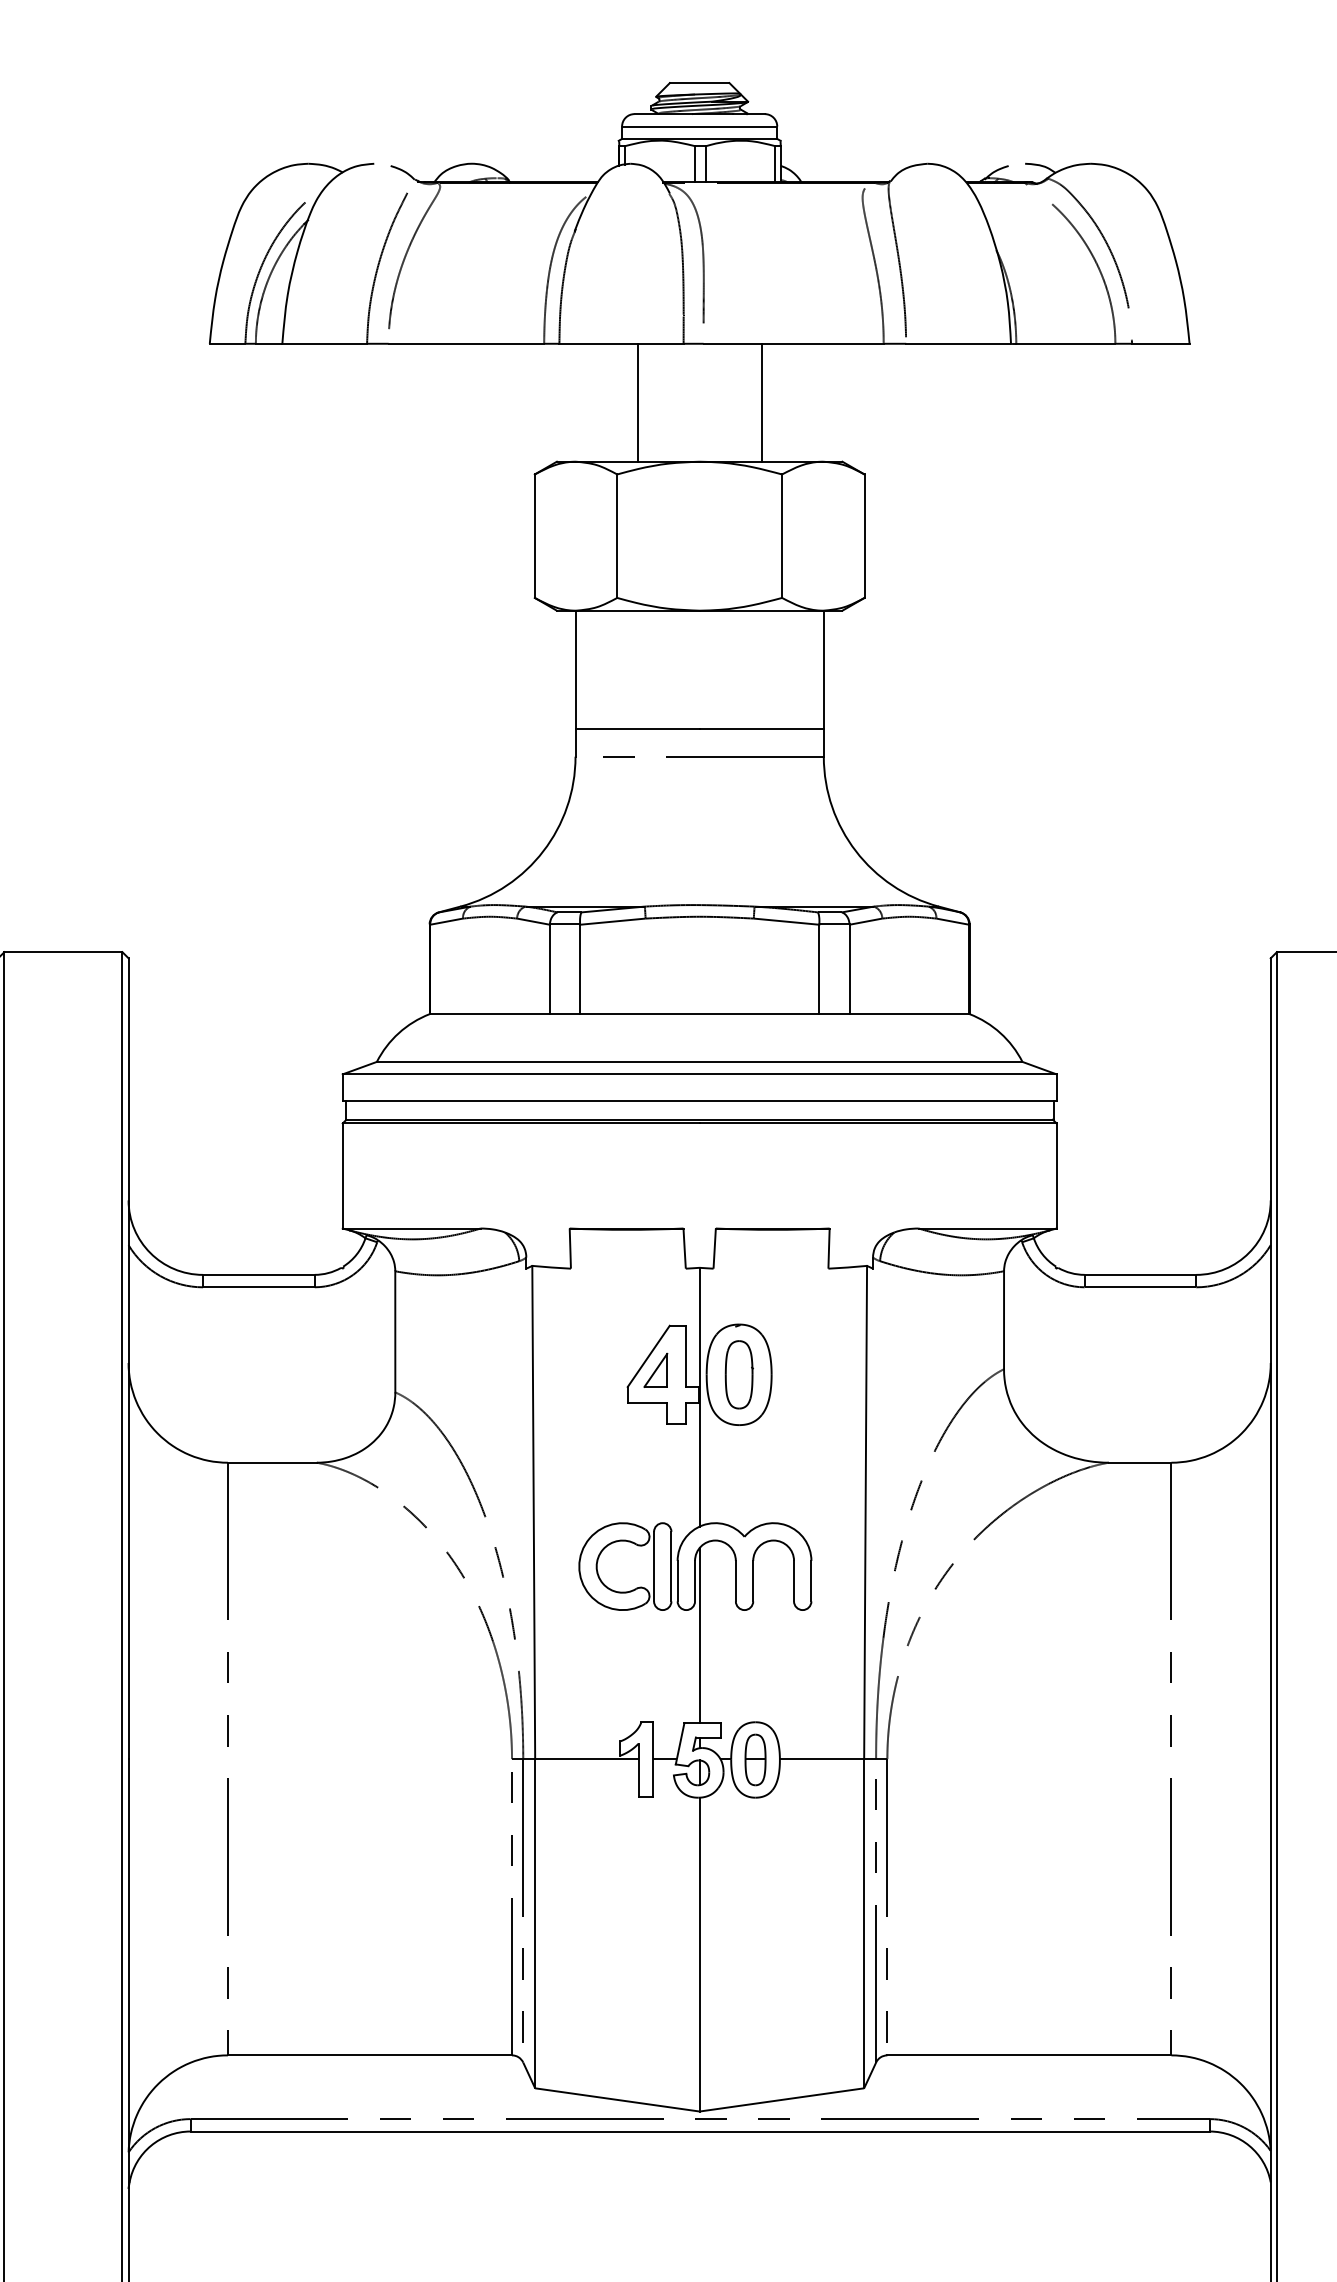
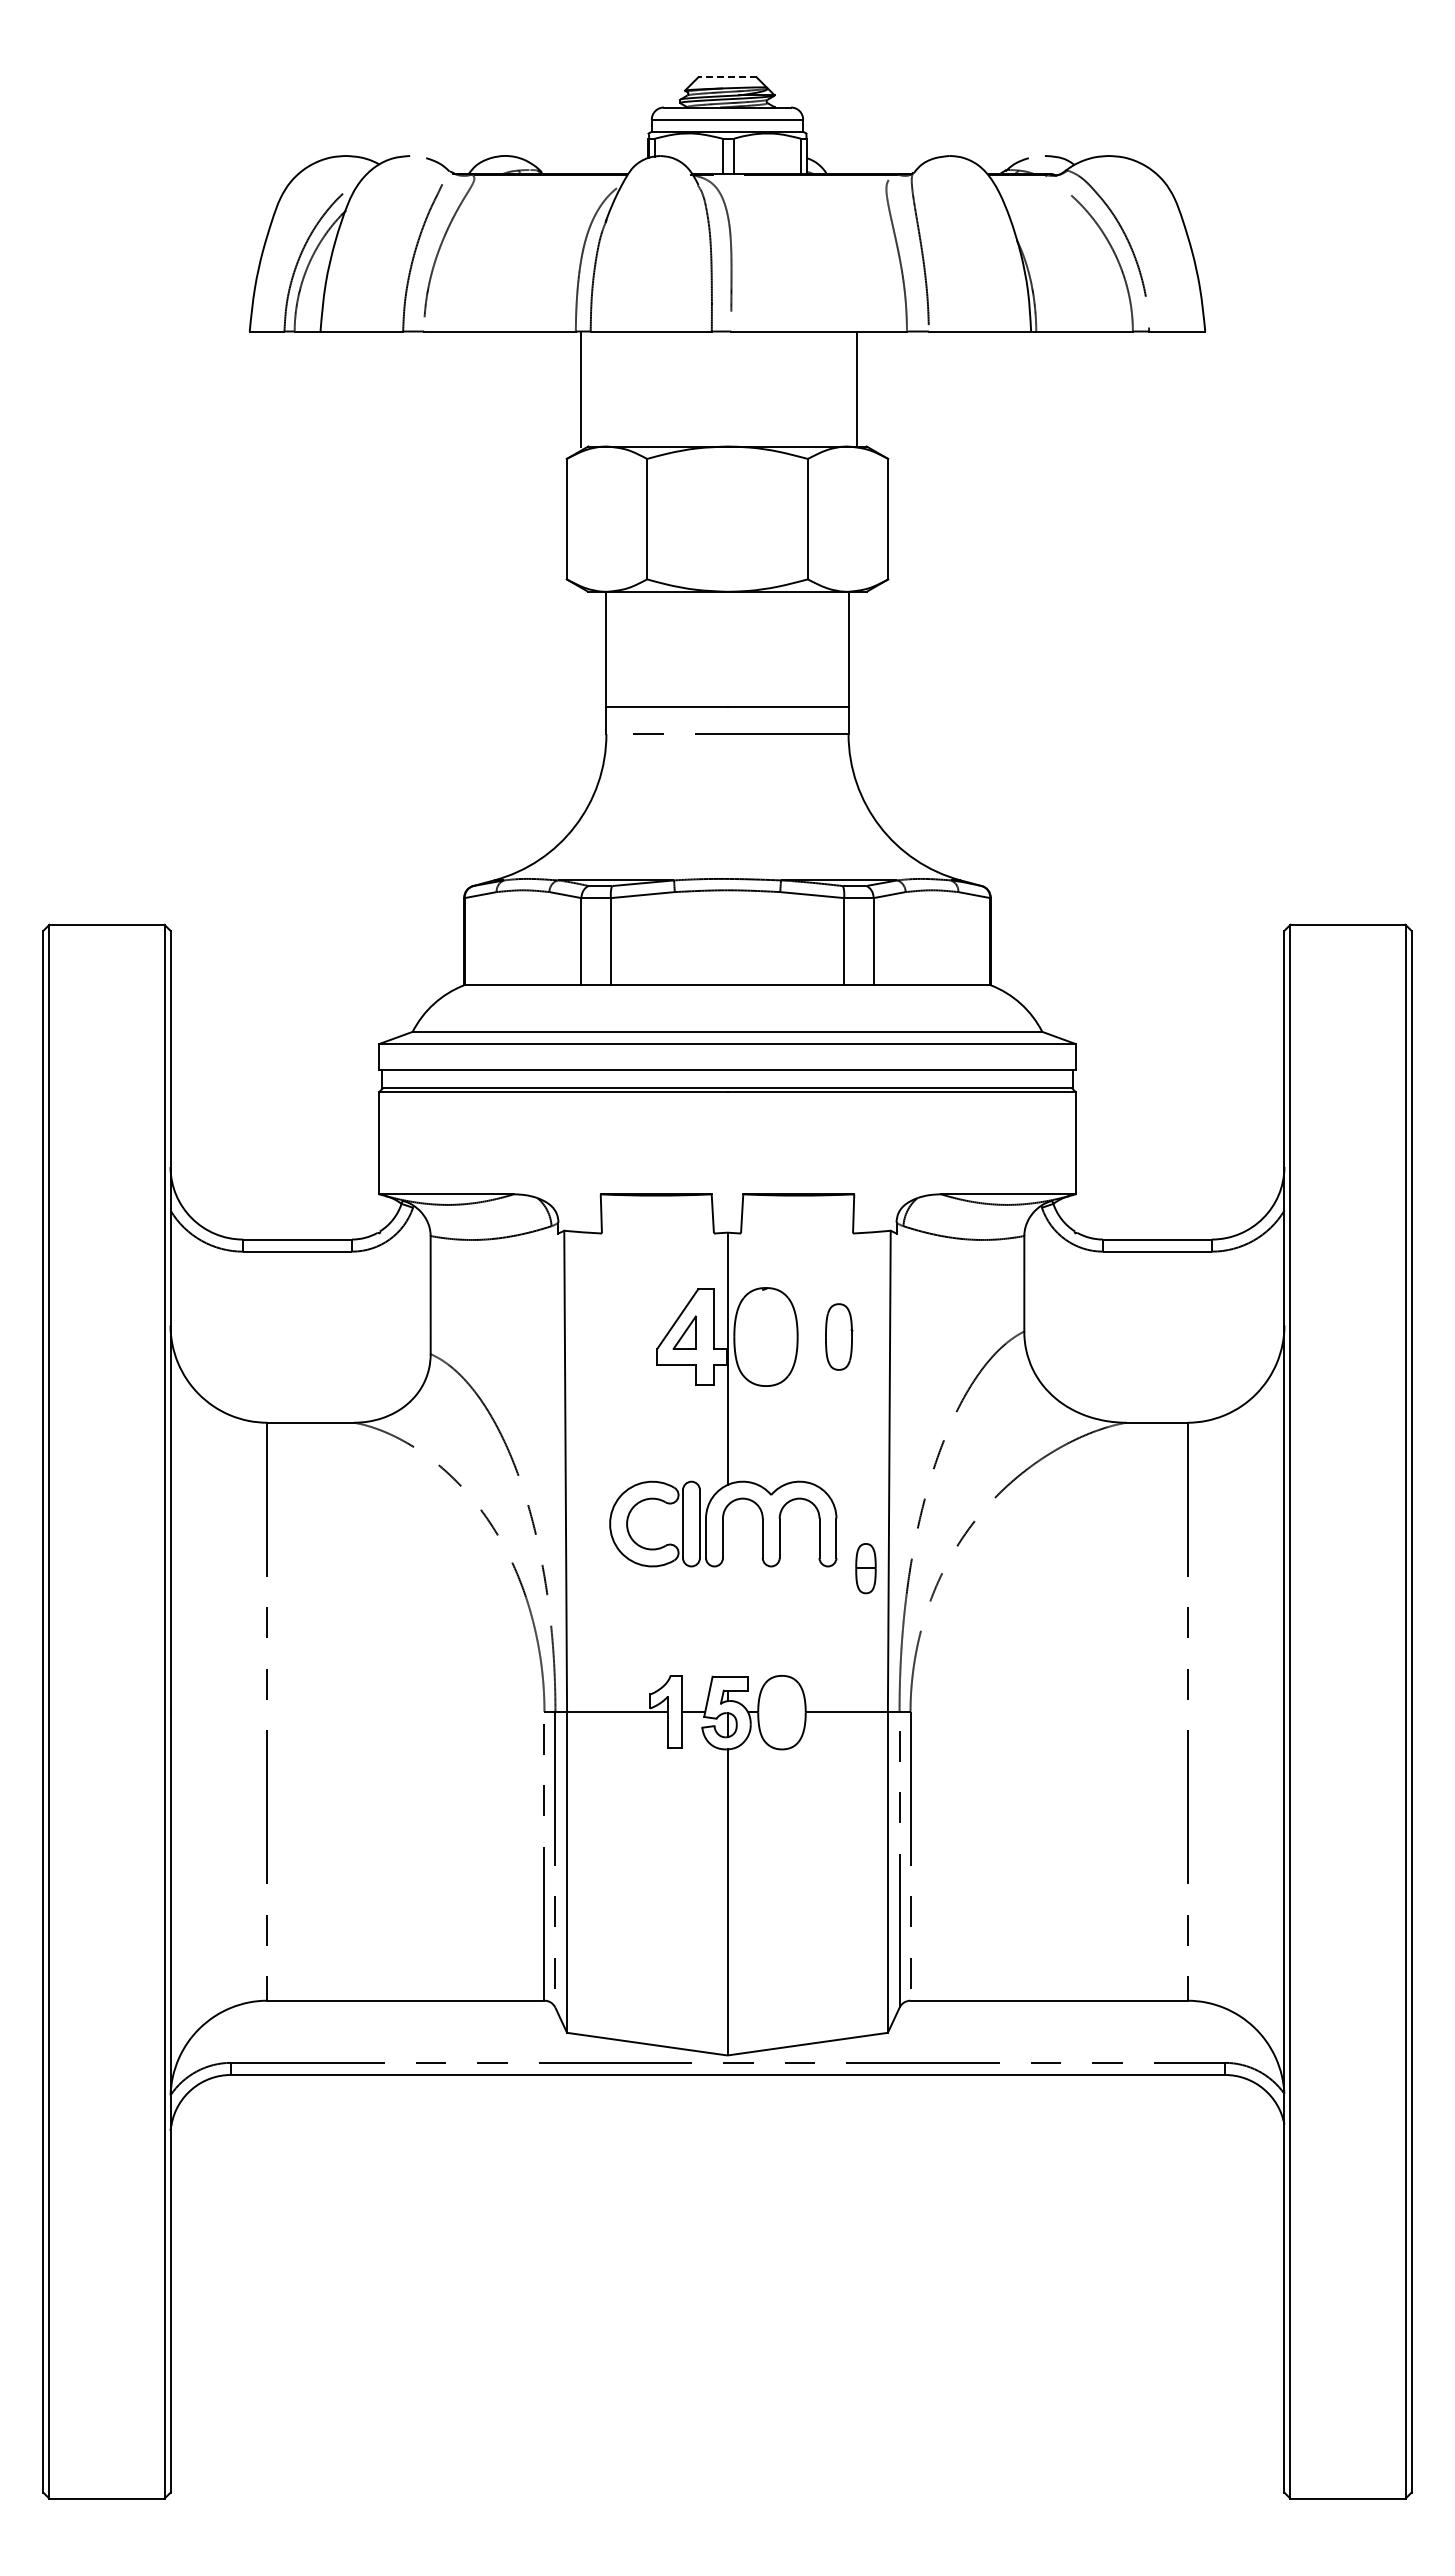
line: (699, 83) -> (727, 77), solid -> dashed
line: (637, 402) -> (580, 388), moved
line: (762, 402) -> (857, 388), moved
part: (739, 1374) -> (839, 1336), moved
line: (699, 1634) -> (727, 1590), removed
part: (755, 1759) -> (865, 1568), moved

